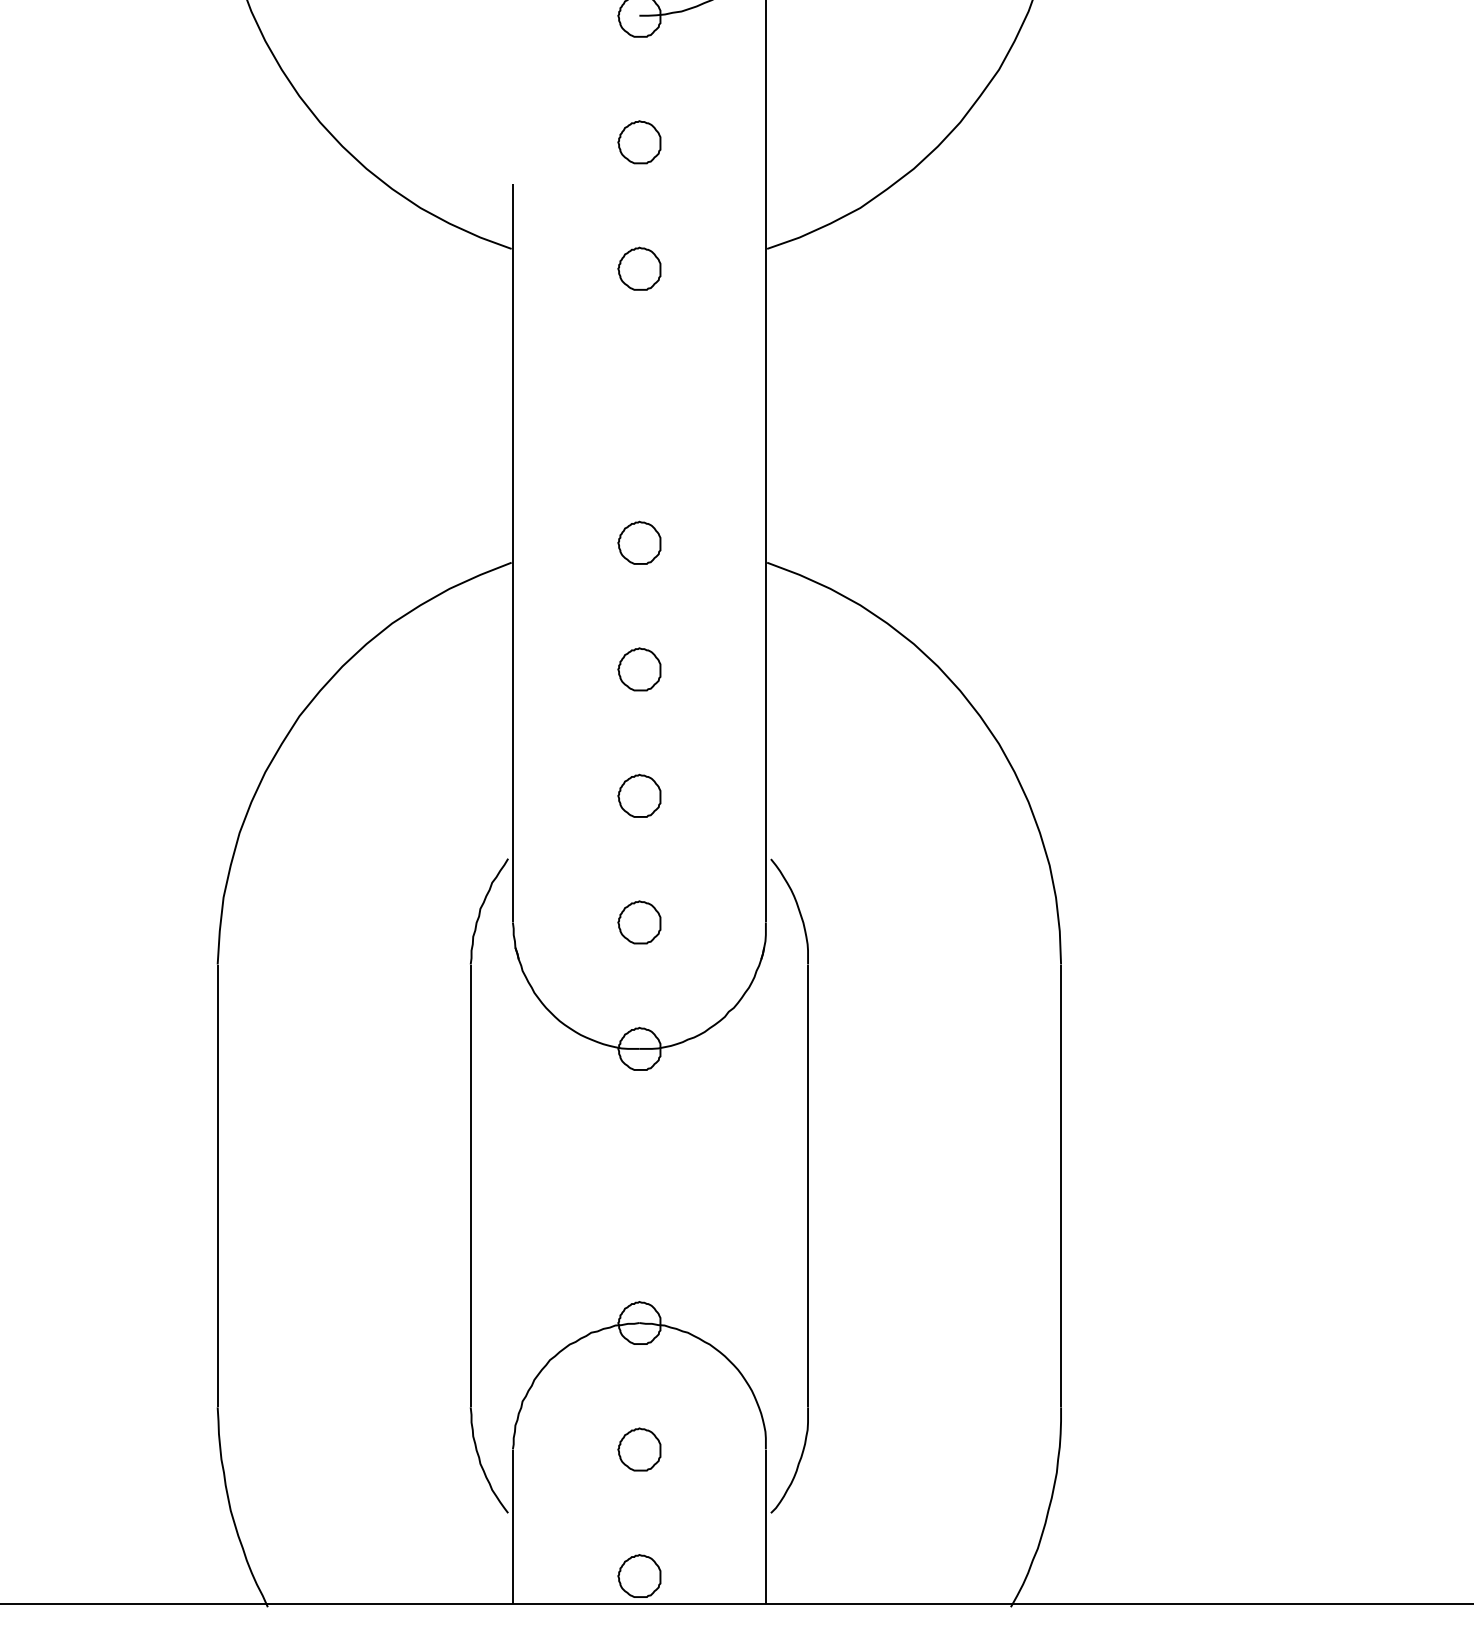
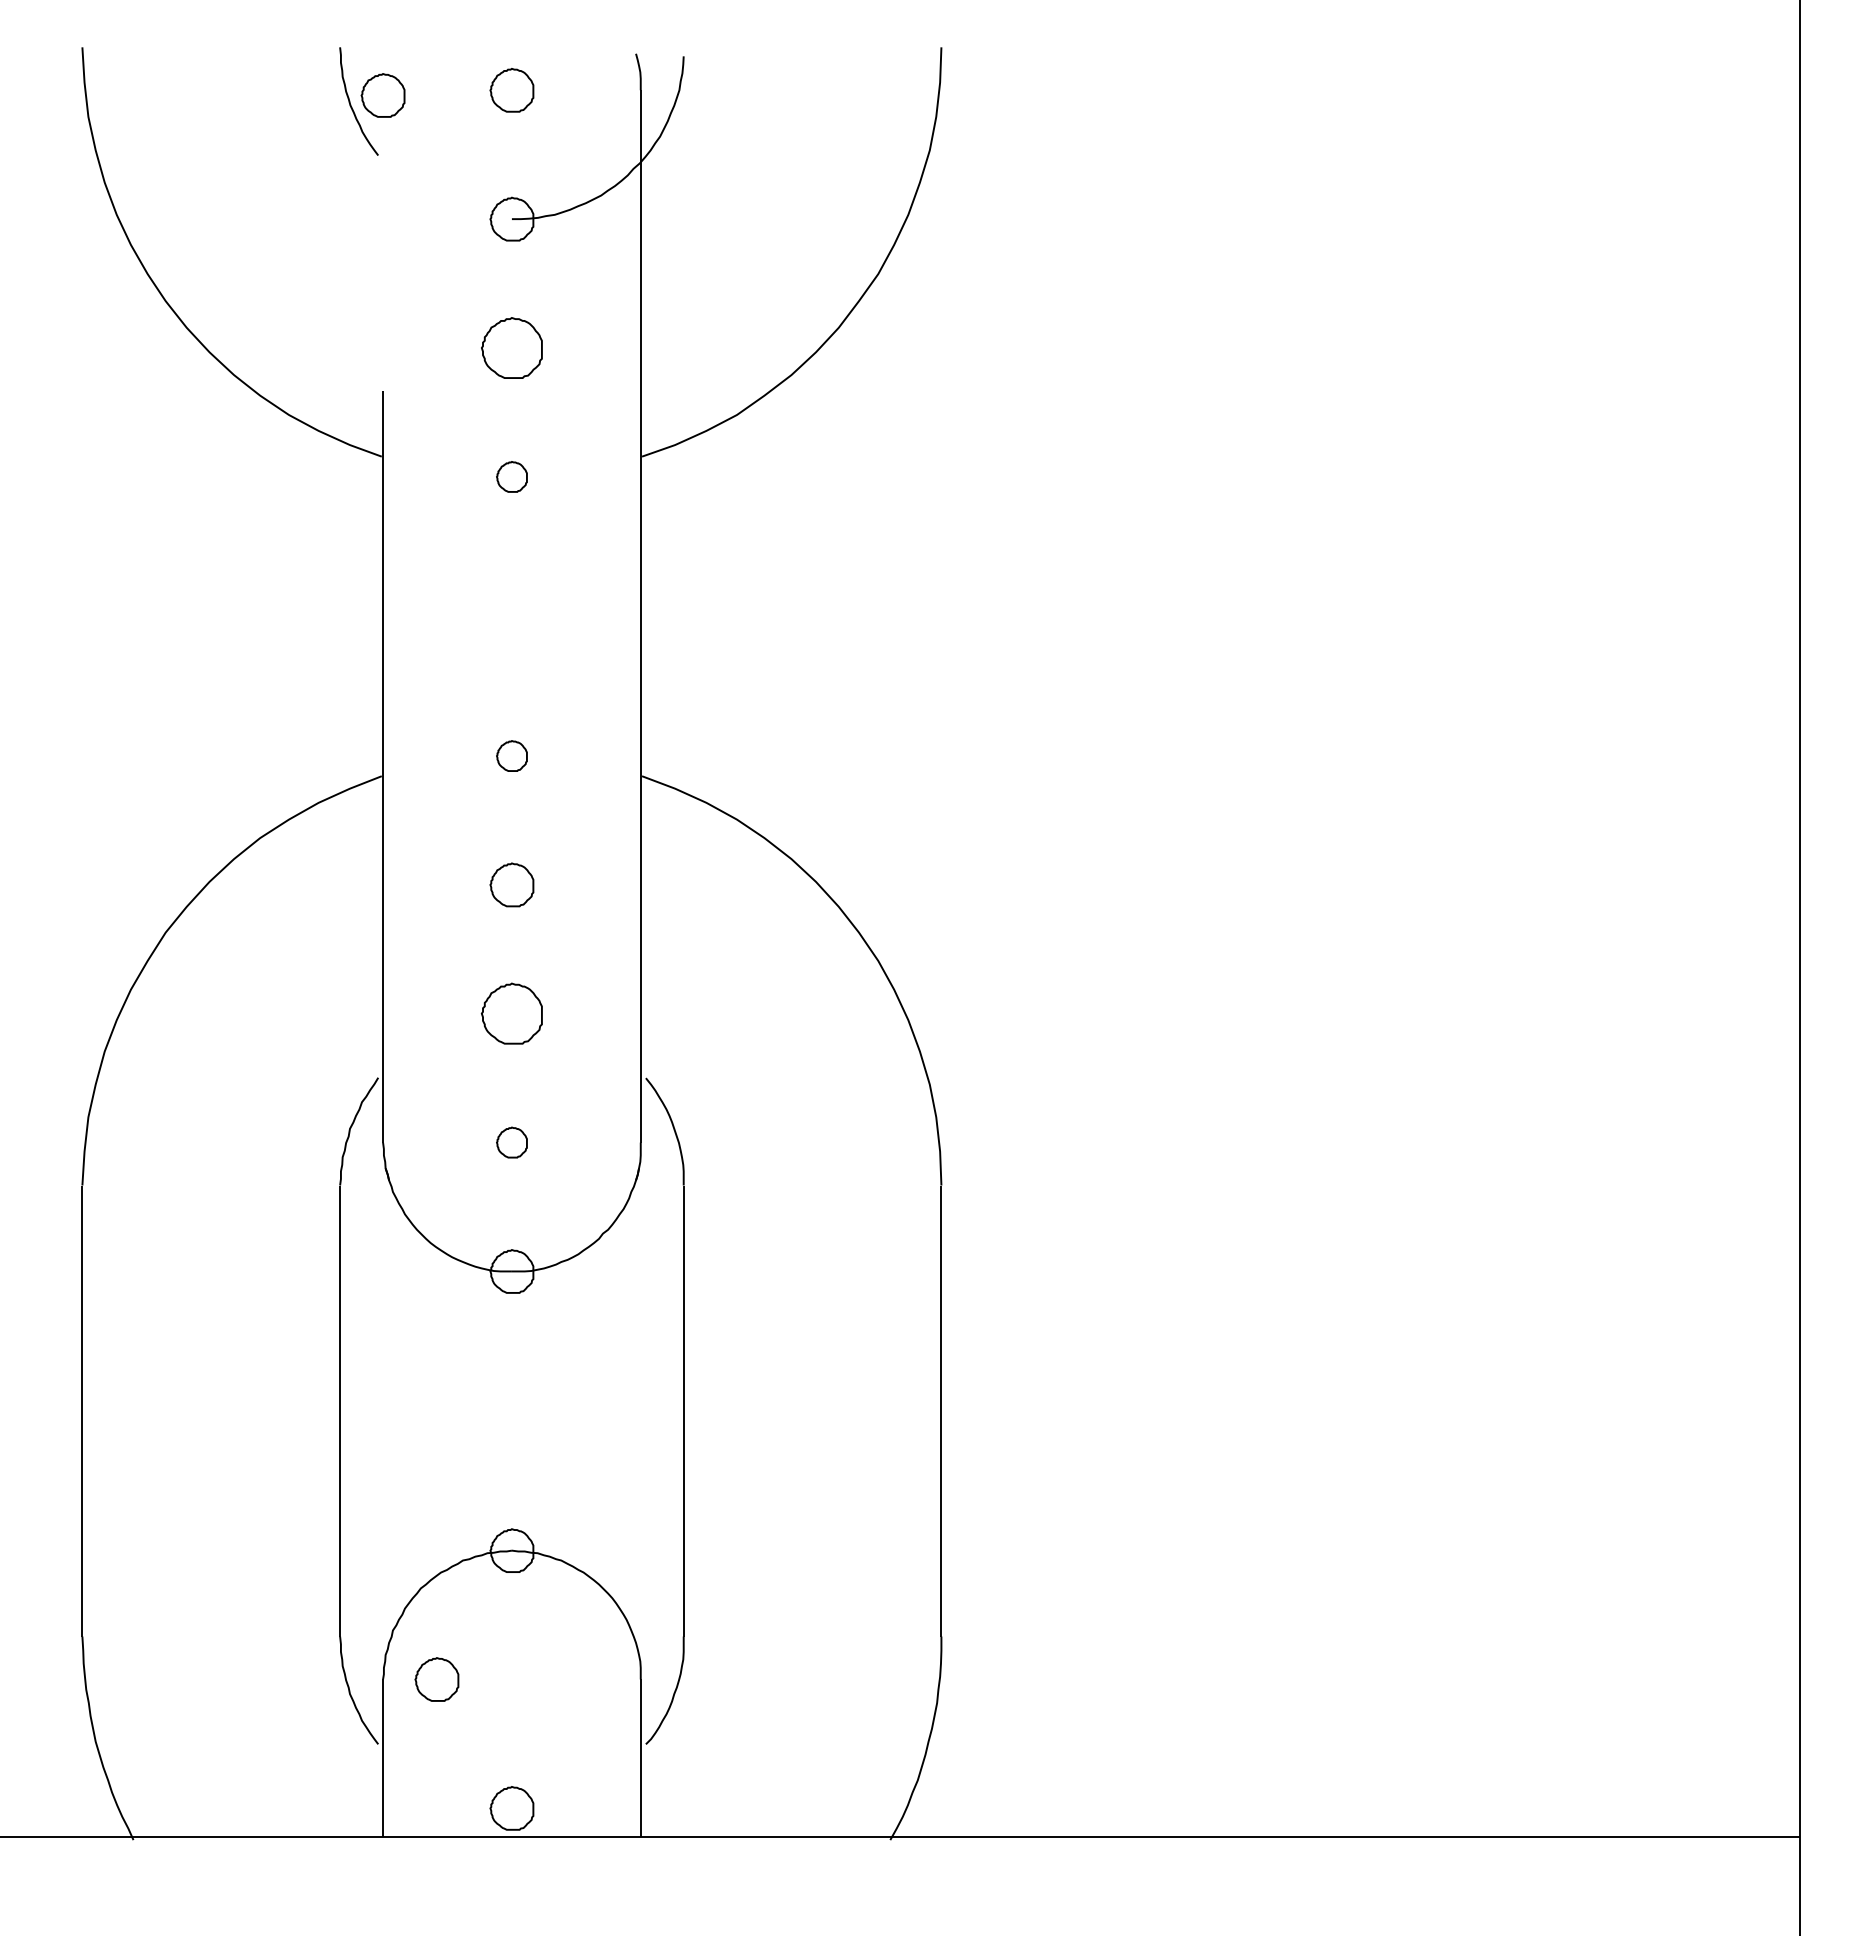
part: (638, 141) -> (511, 347), size x1.4
part: (638, 268) -> (511, 476), size x0.7
part: (638, 542) -> (511, 755), size x0.7
part: (638, 795) -> (511, 1013), size x1.4
part: (638, 922) -> (511, 1142), size x0.7
part: (638, 1449) -> (436, 1679), moved

